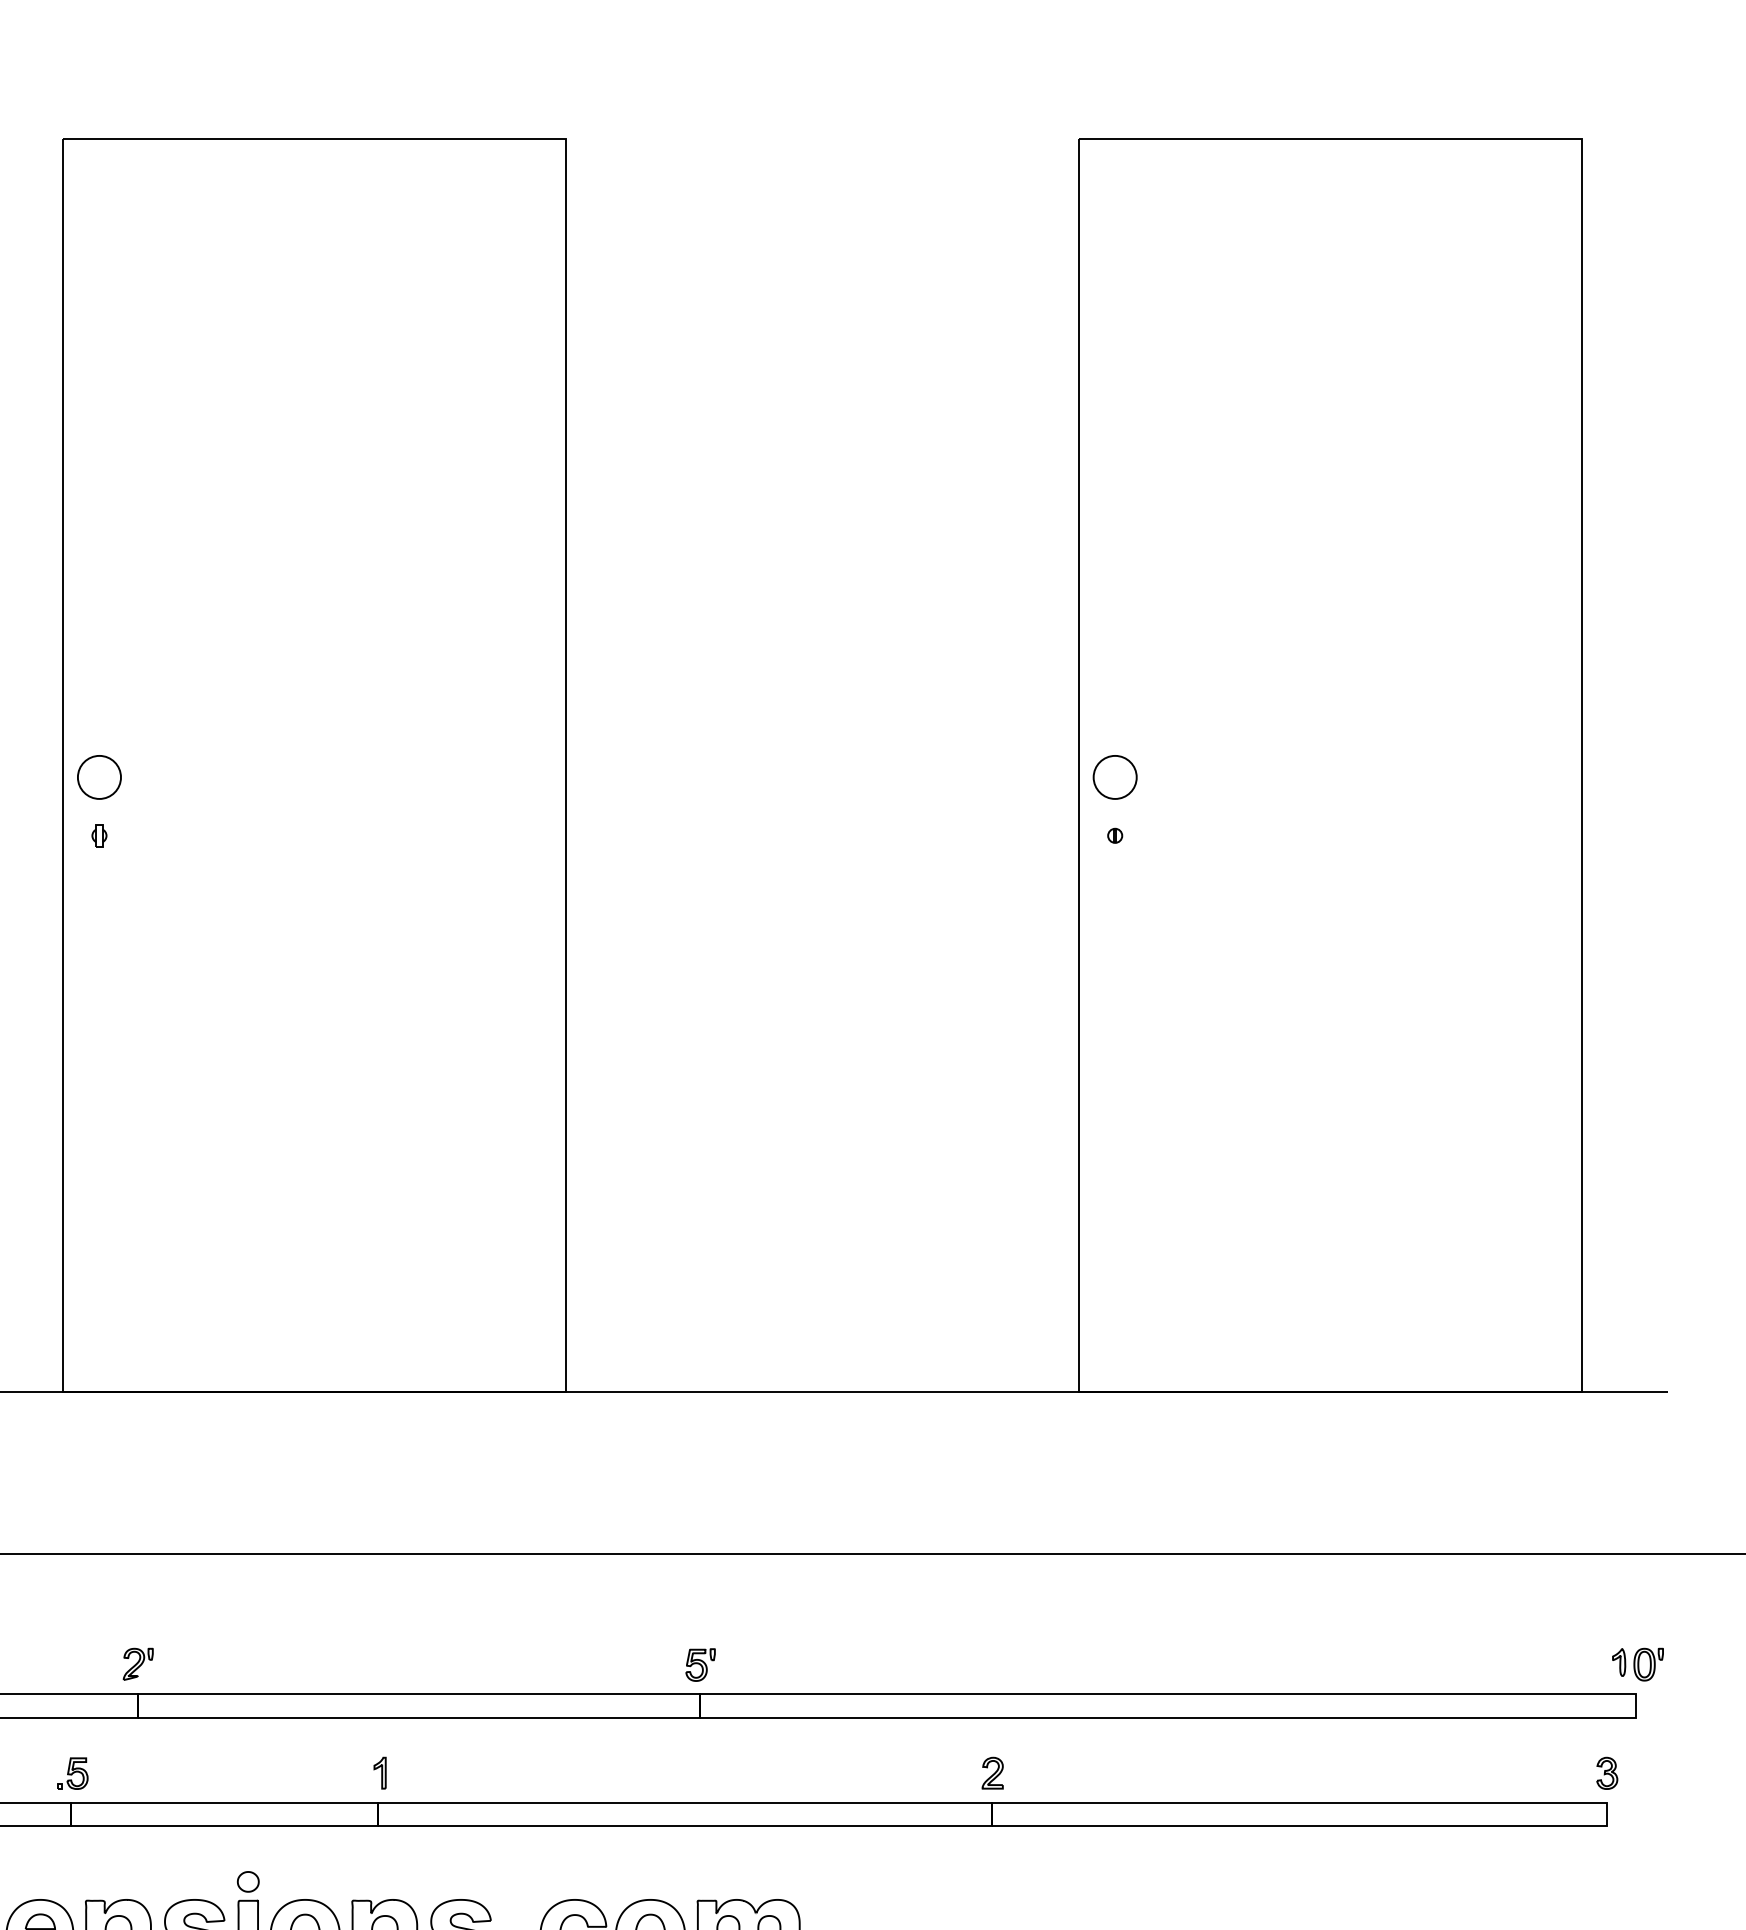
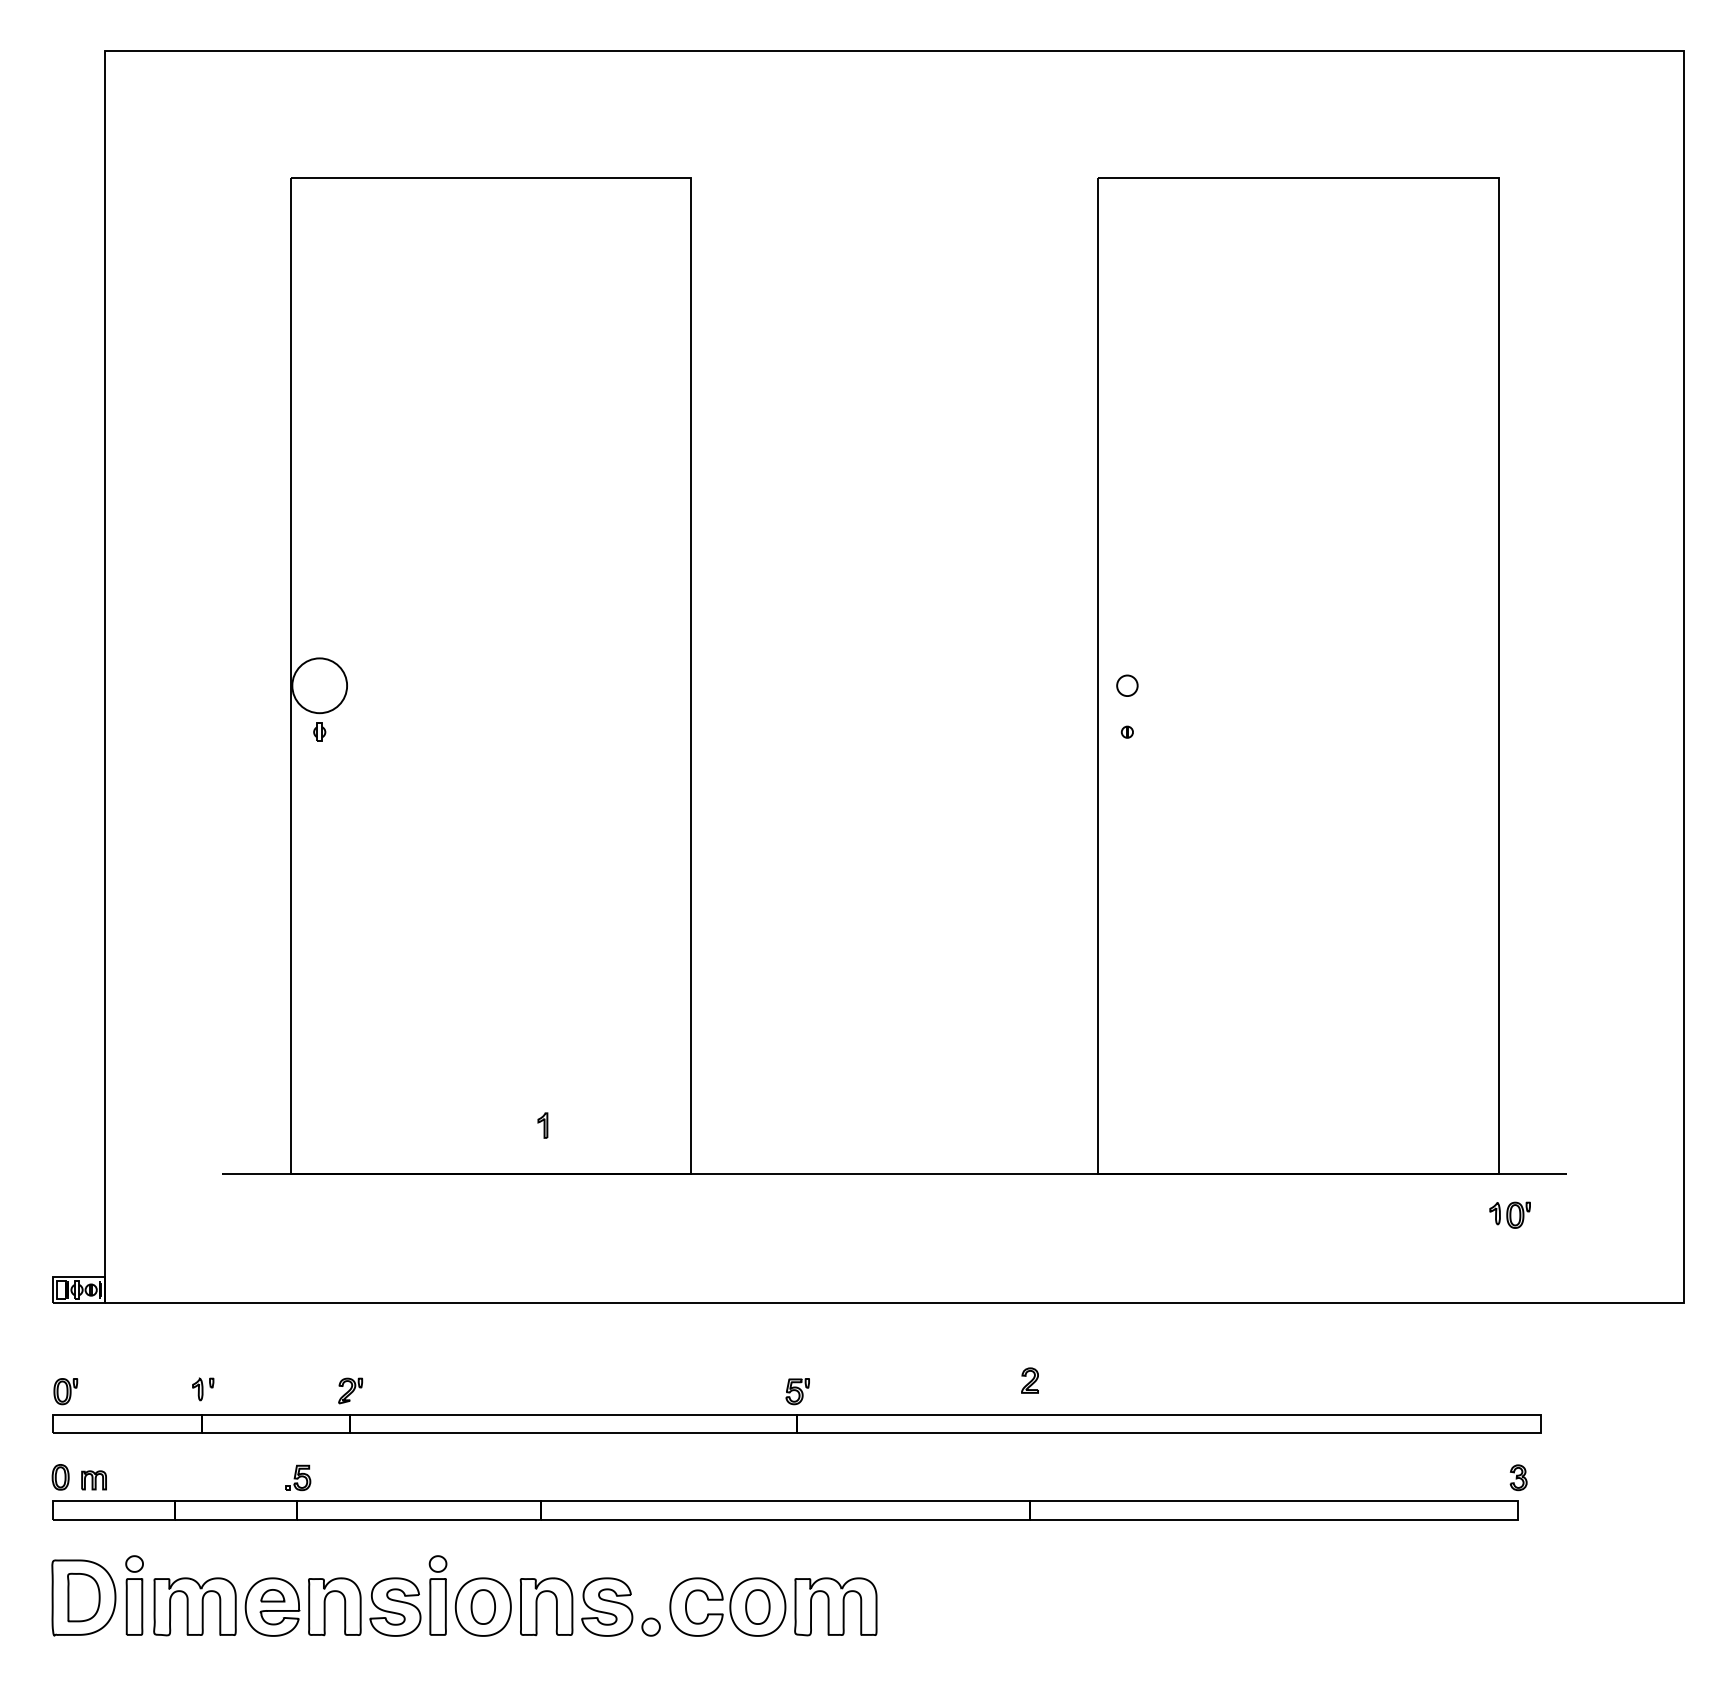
circle: (99, 777) -> (319, 685), size x1.6
circle: (1115, 777) -> (1127, 685), size x0.6
part: (1637, 1663) -> (1509, 1214), moved
part: (379, 1773) -> (542, 1125), moved
part: (992, 1773) -> (1029, 1380), moved

